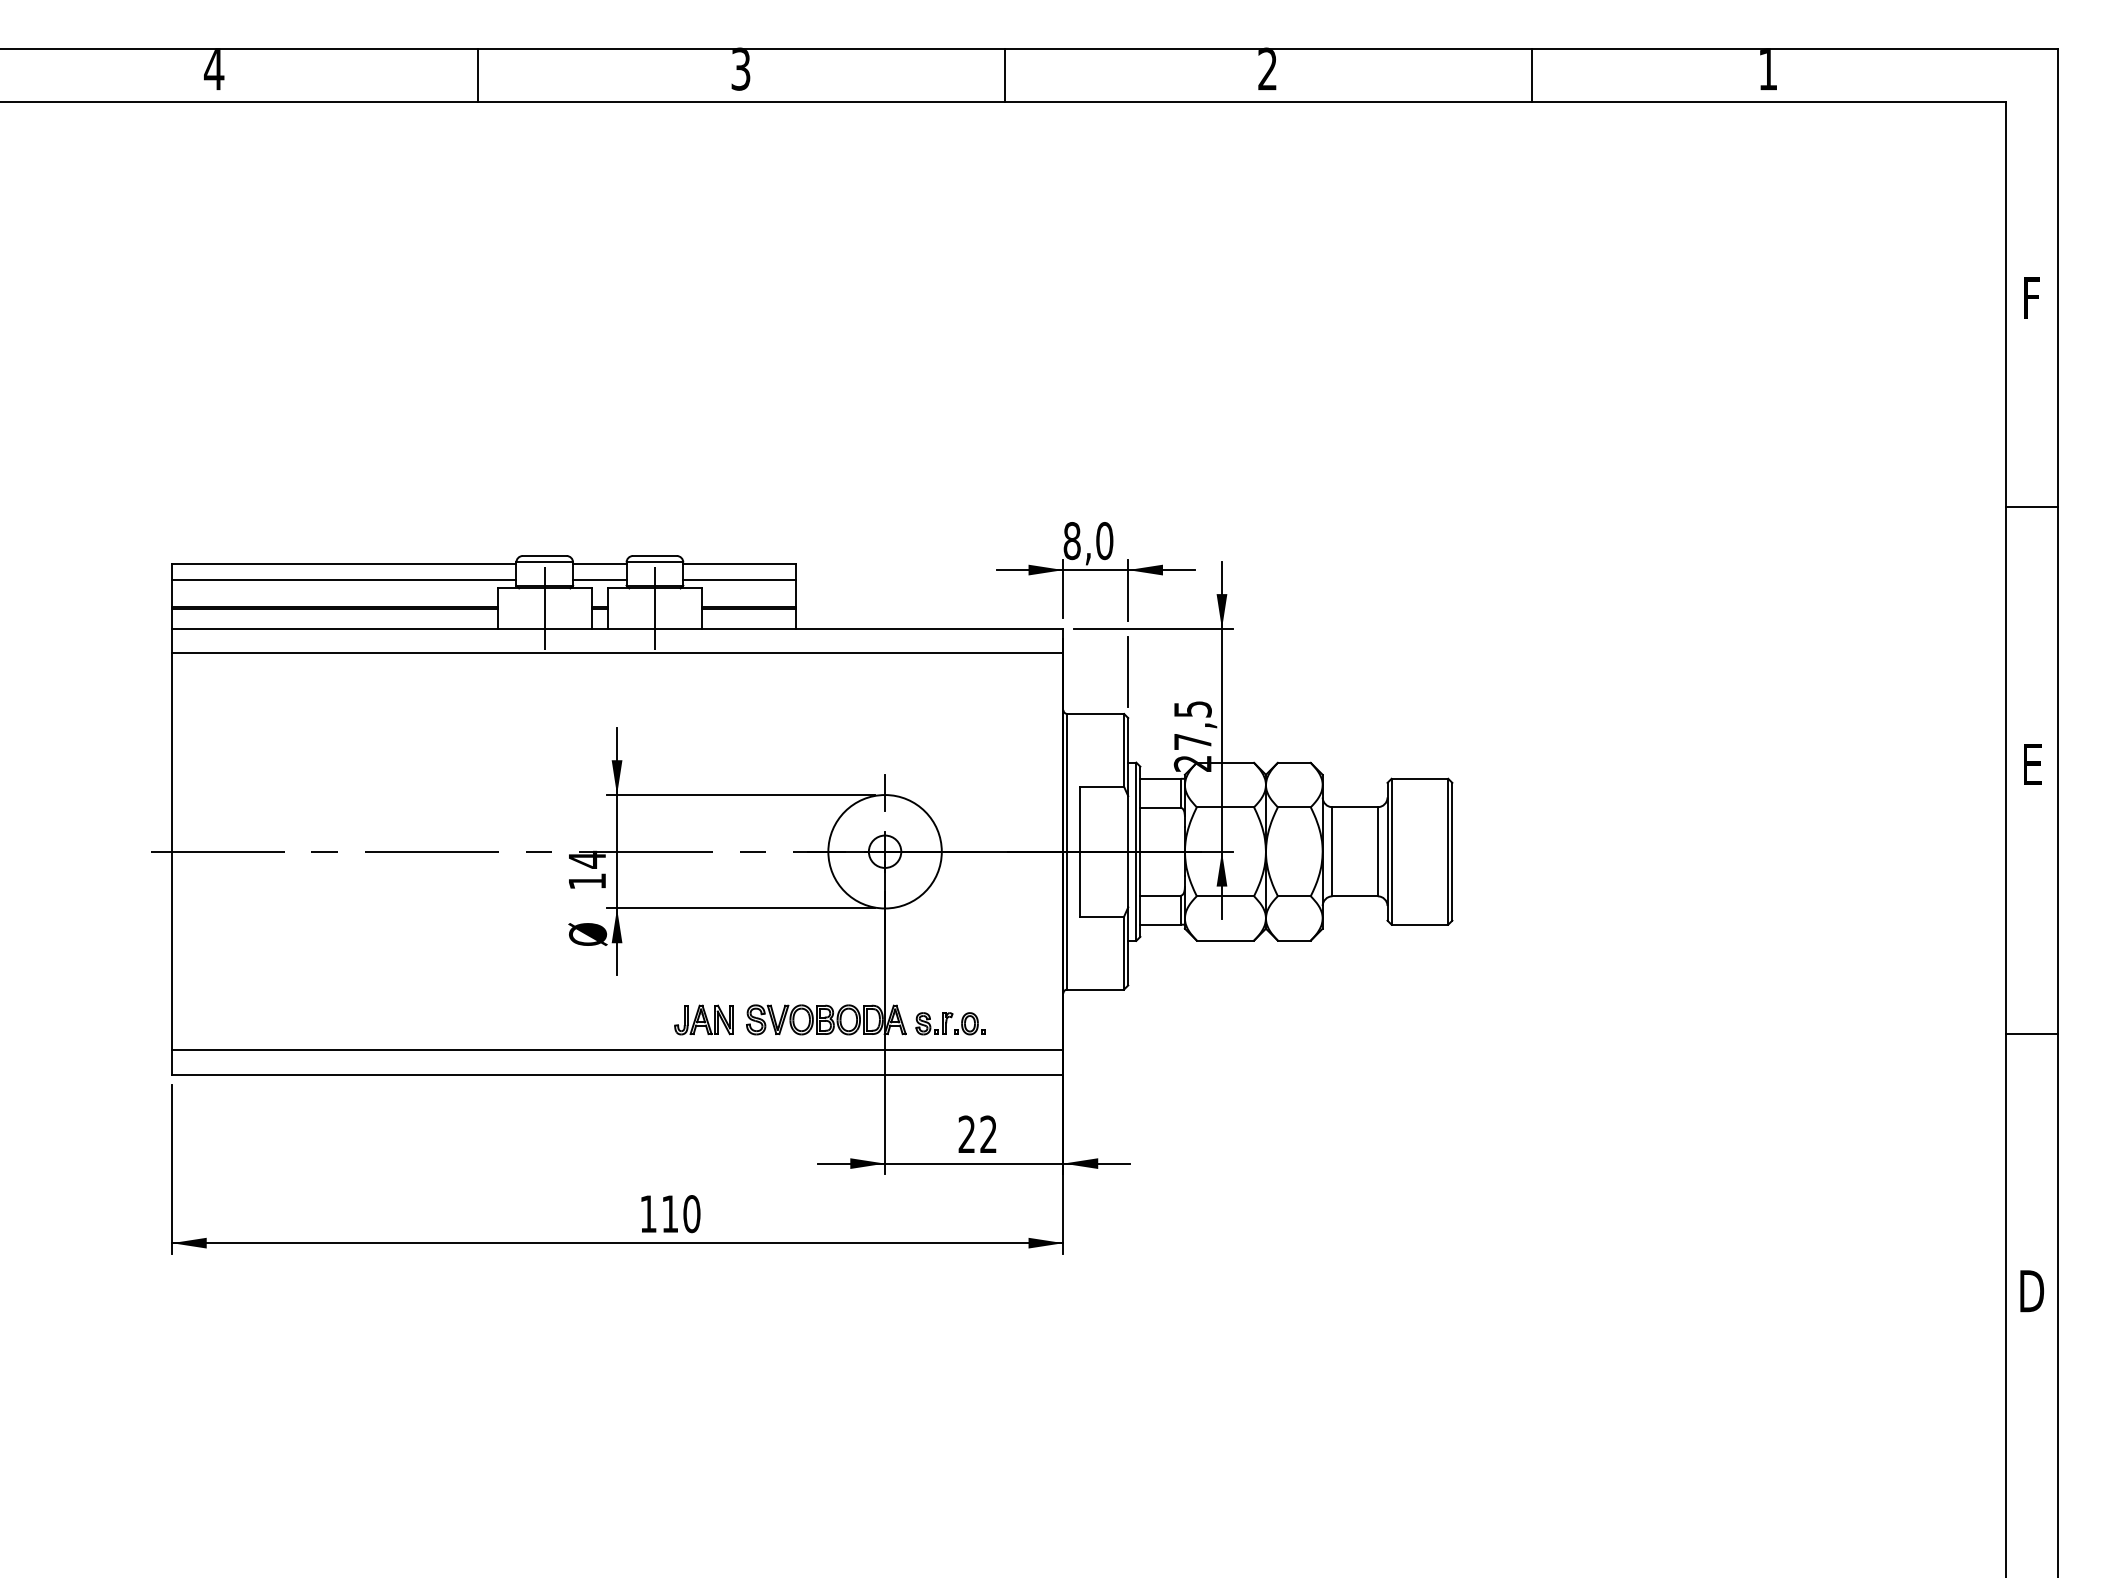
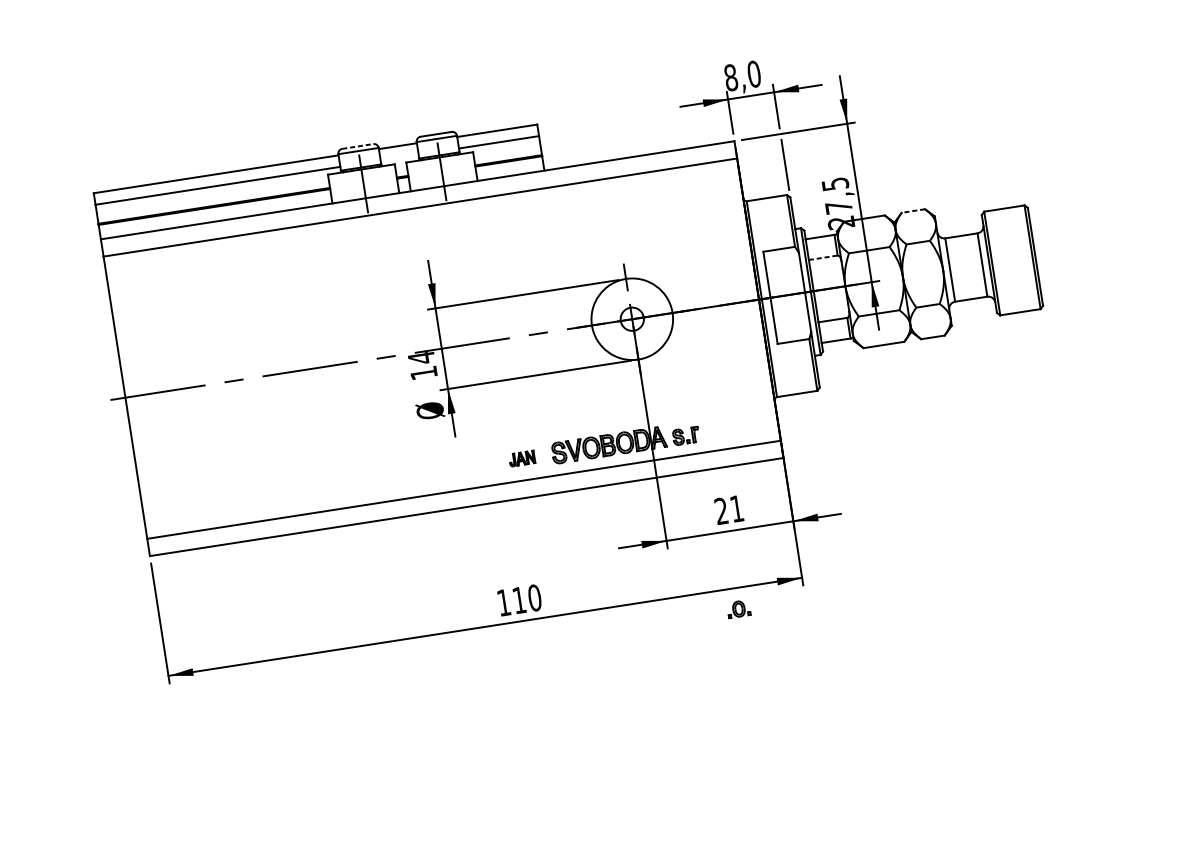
line: (544, 555) -> (357, 146), solid -> dashed
line: (599, 580) -> (399, 157), removed
line: (1293, 762) -> (912, 210), solid -> dashed
line: (1161, 807) -> (823, 257), solid -> dashed
part: (703, 1019) -> (521, 458), size x0.6
part: (969, 1023) -> (738, 609), moved
text: (988, 1133) -> (736, 508), 22 -> 21

